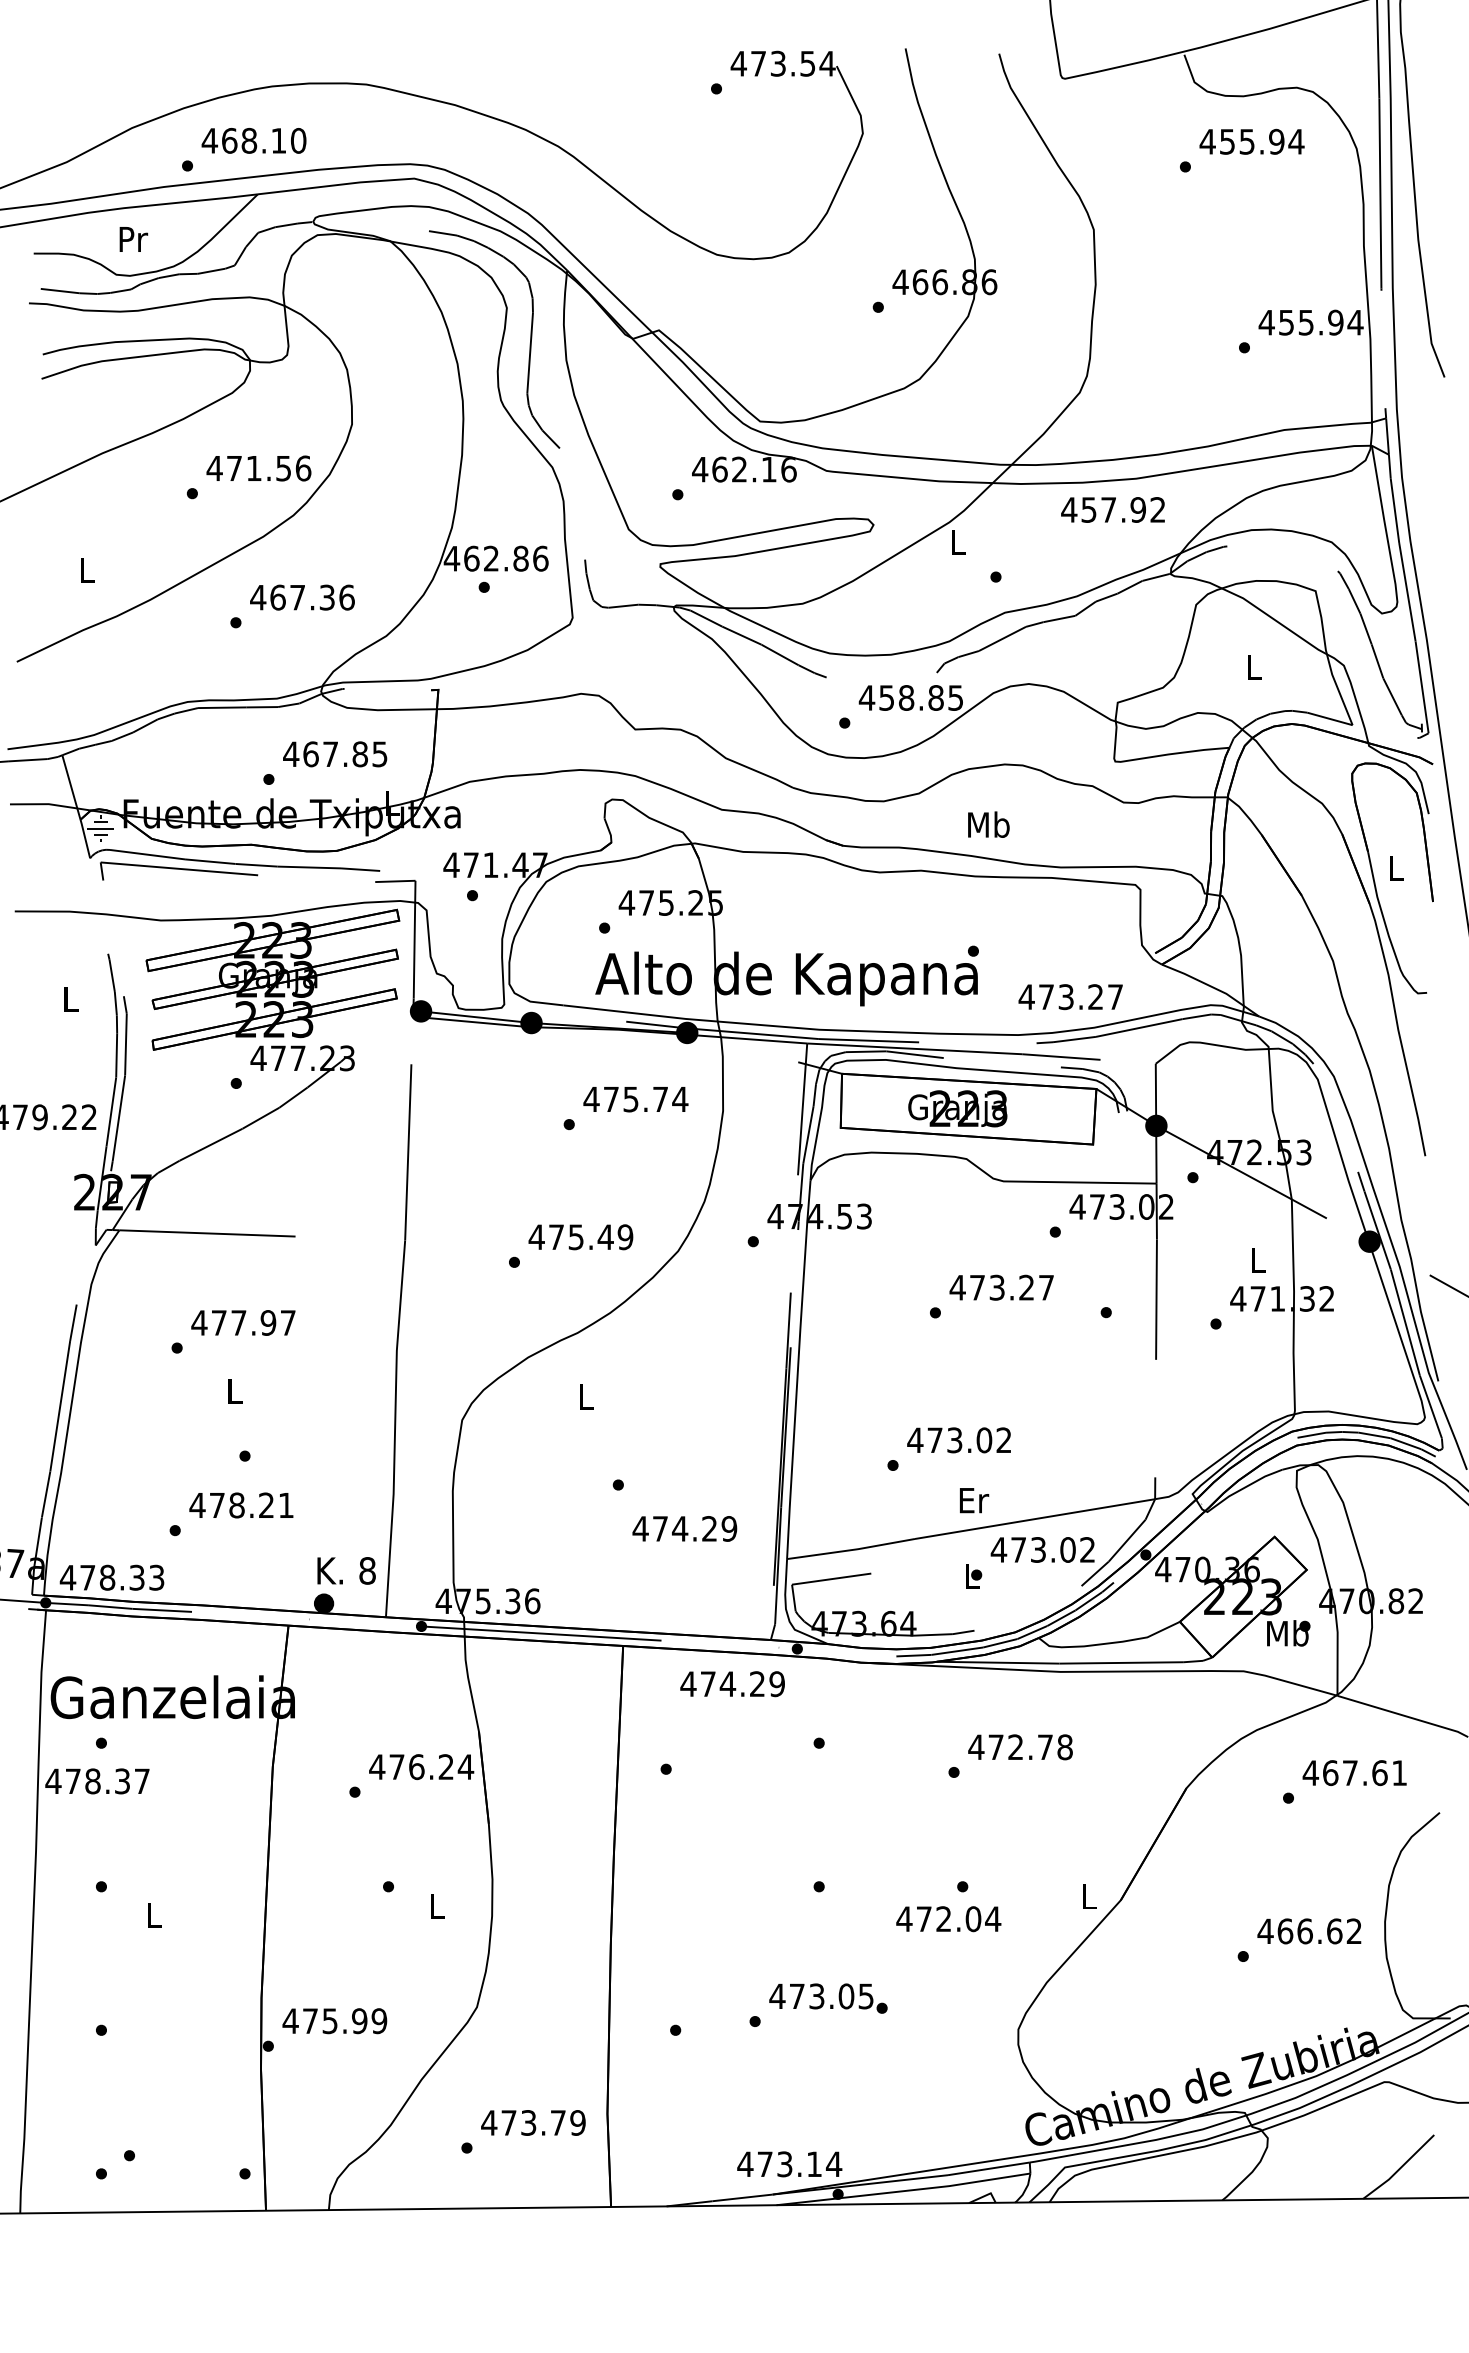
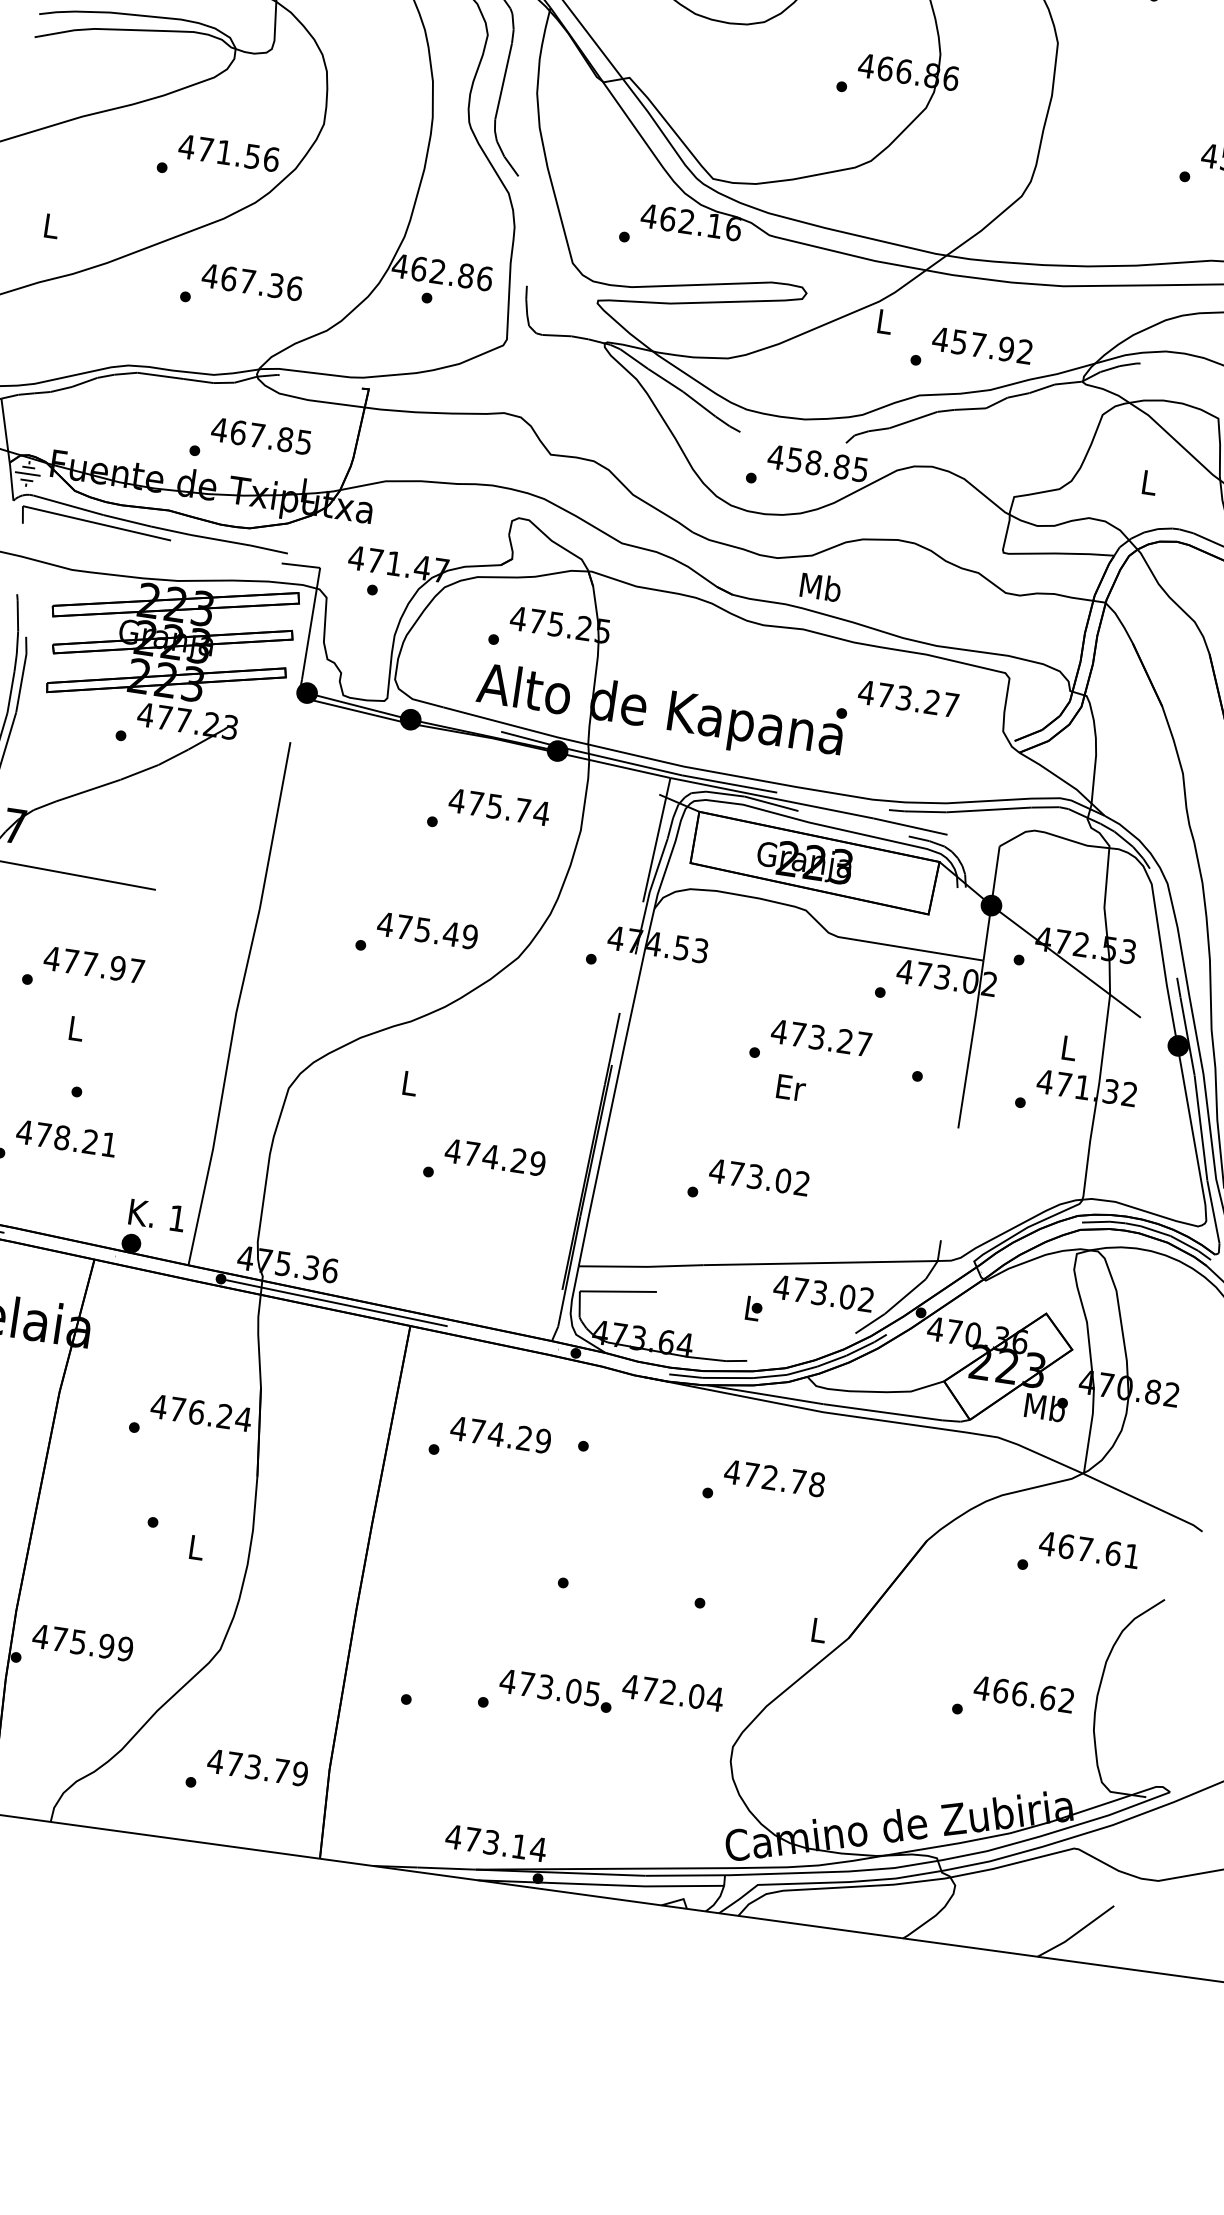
text: (1112, 509) -> (981, 345), moved
text: (988, 824) -> (820, 587), moved
text: (1070, 997) -> (908, 699), moved
text: (974, 1500) -> (791, 1087), moved
text: (684, 1528) -> (495, 1157), moved
text: (367, 1570) -> (177, 1218), 8 -> 1
text: (732, 1684) -> (500, 1435), moved
text: (948, 1919) -> (672, 1693), moved

